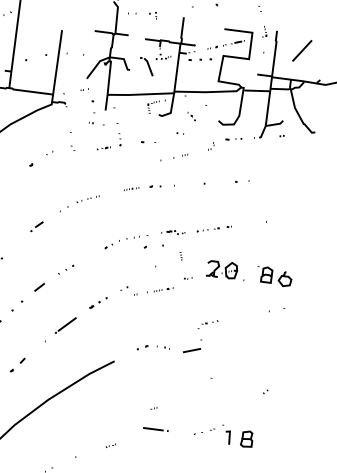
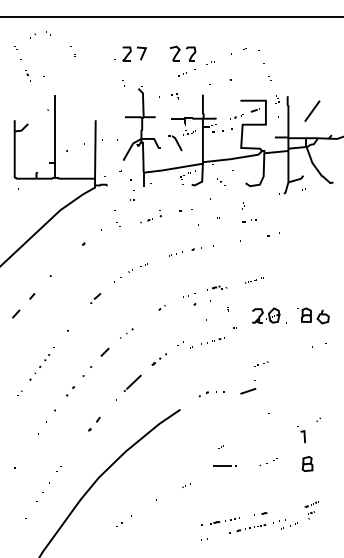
part: (233, 138) -> (249, 220), moved
part: (214, 229) -> (254, 280), size x0.6
part: (226, 434) -> (301, 434), moved

